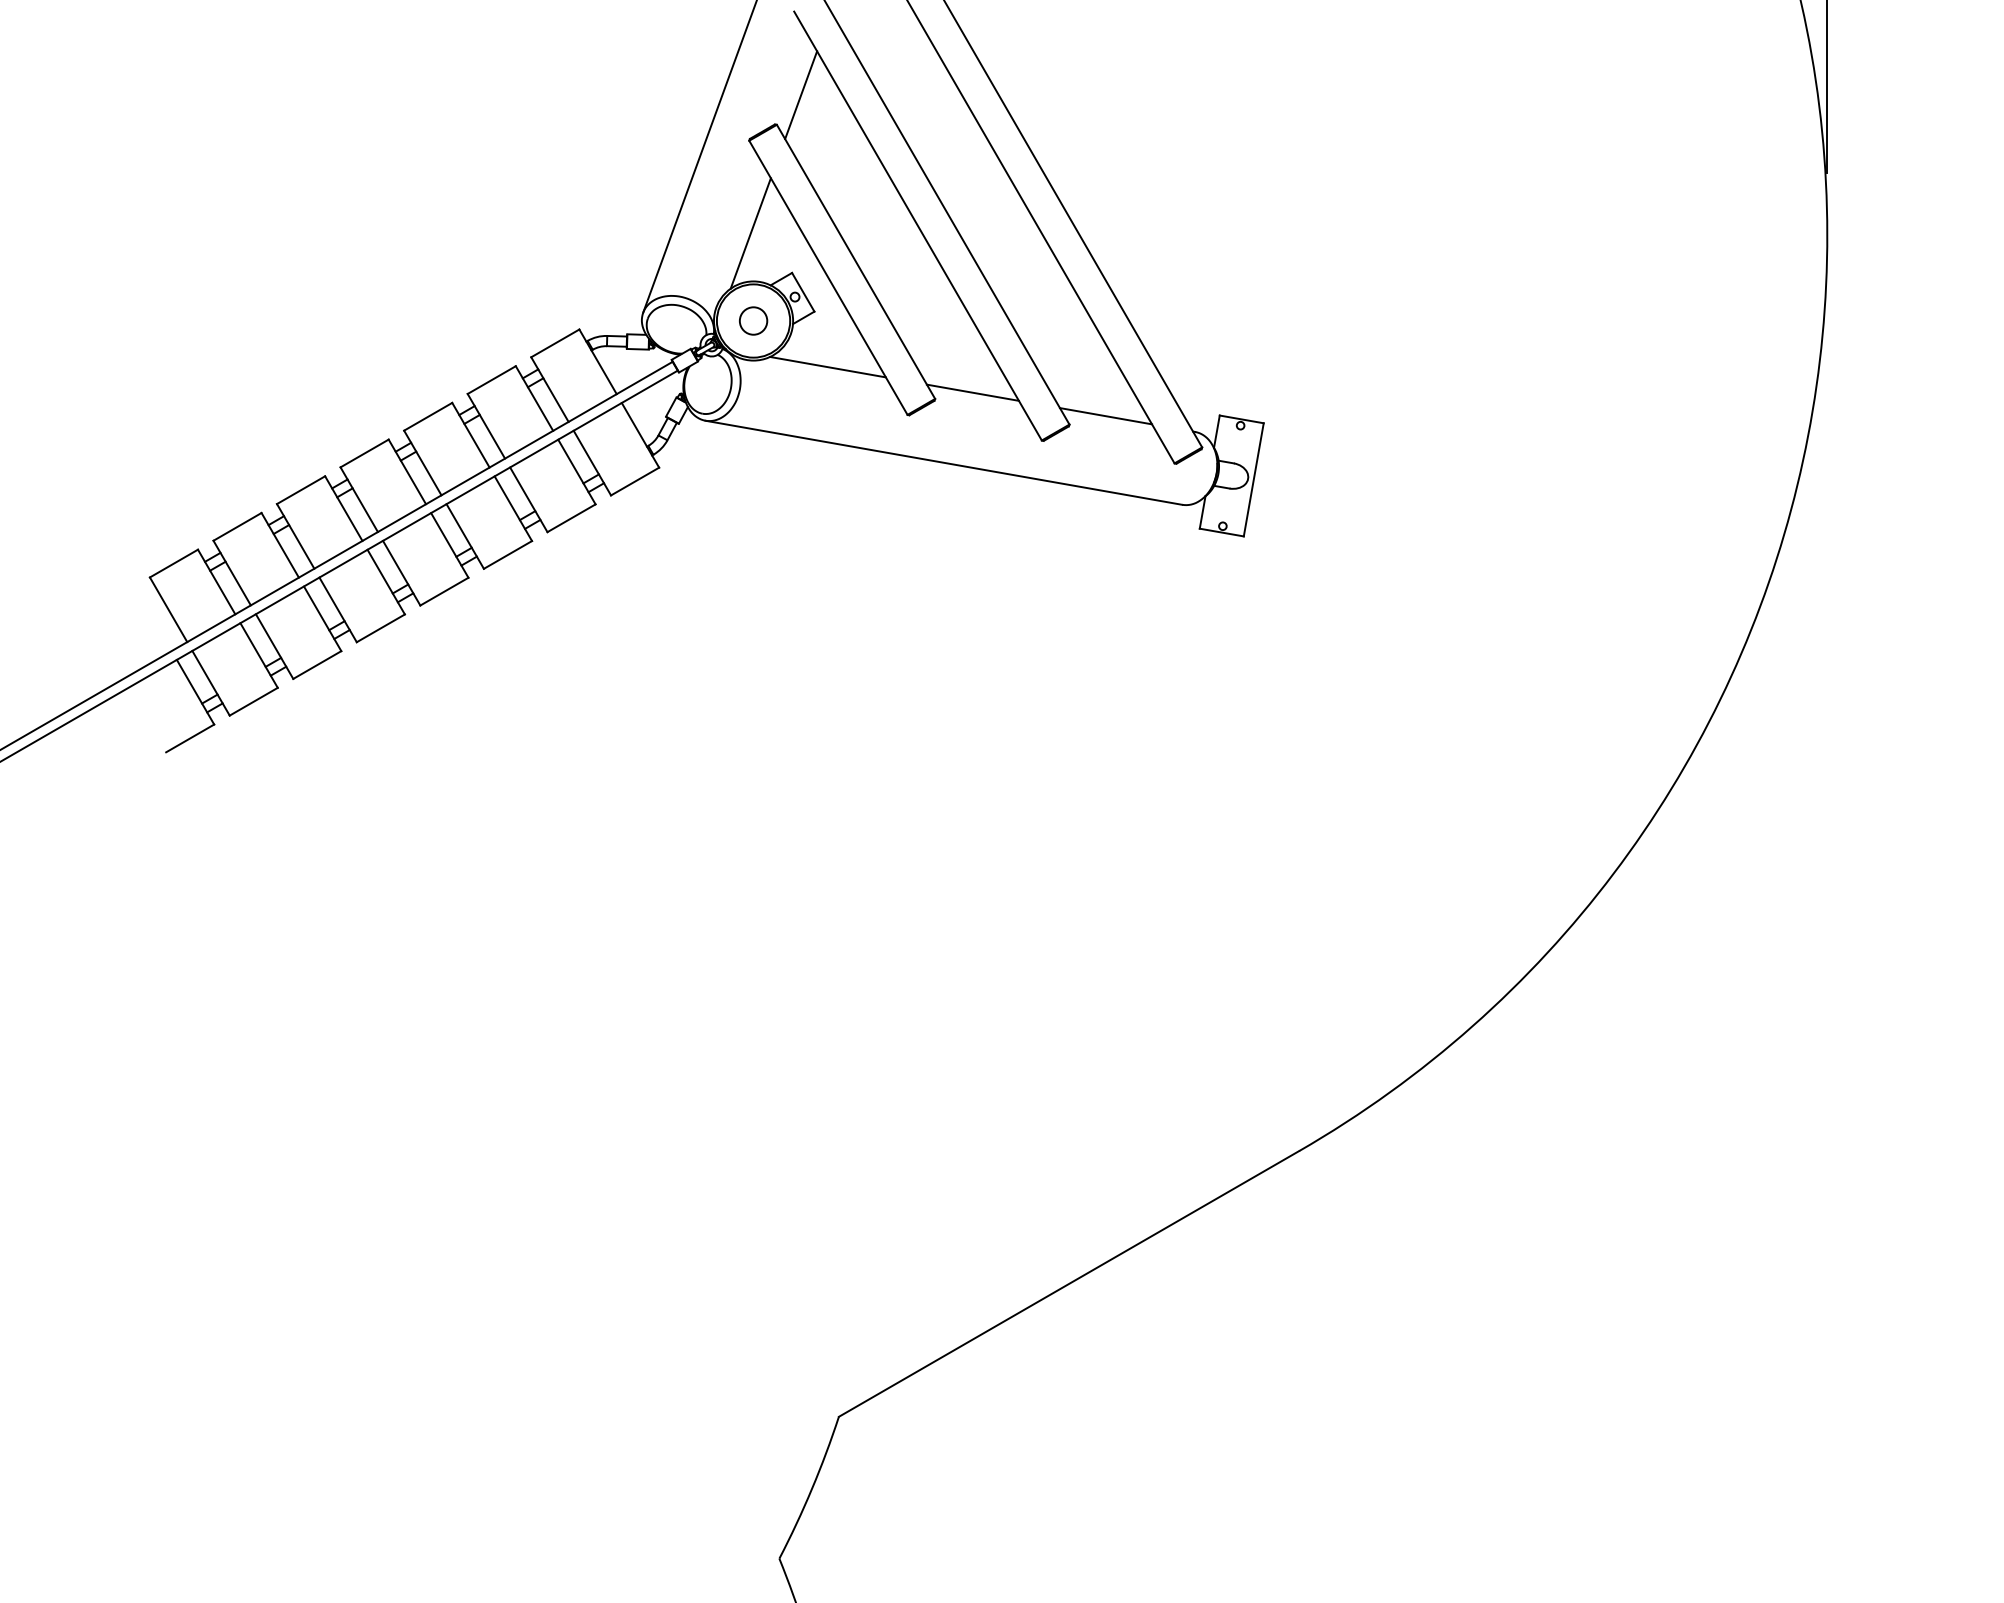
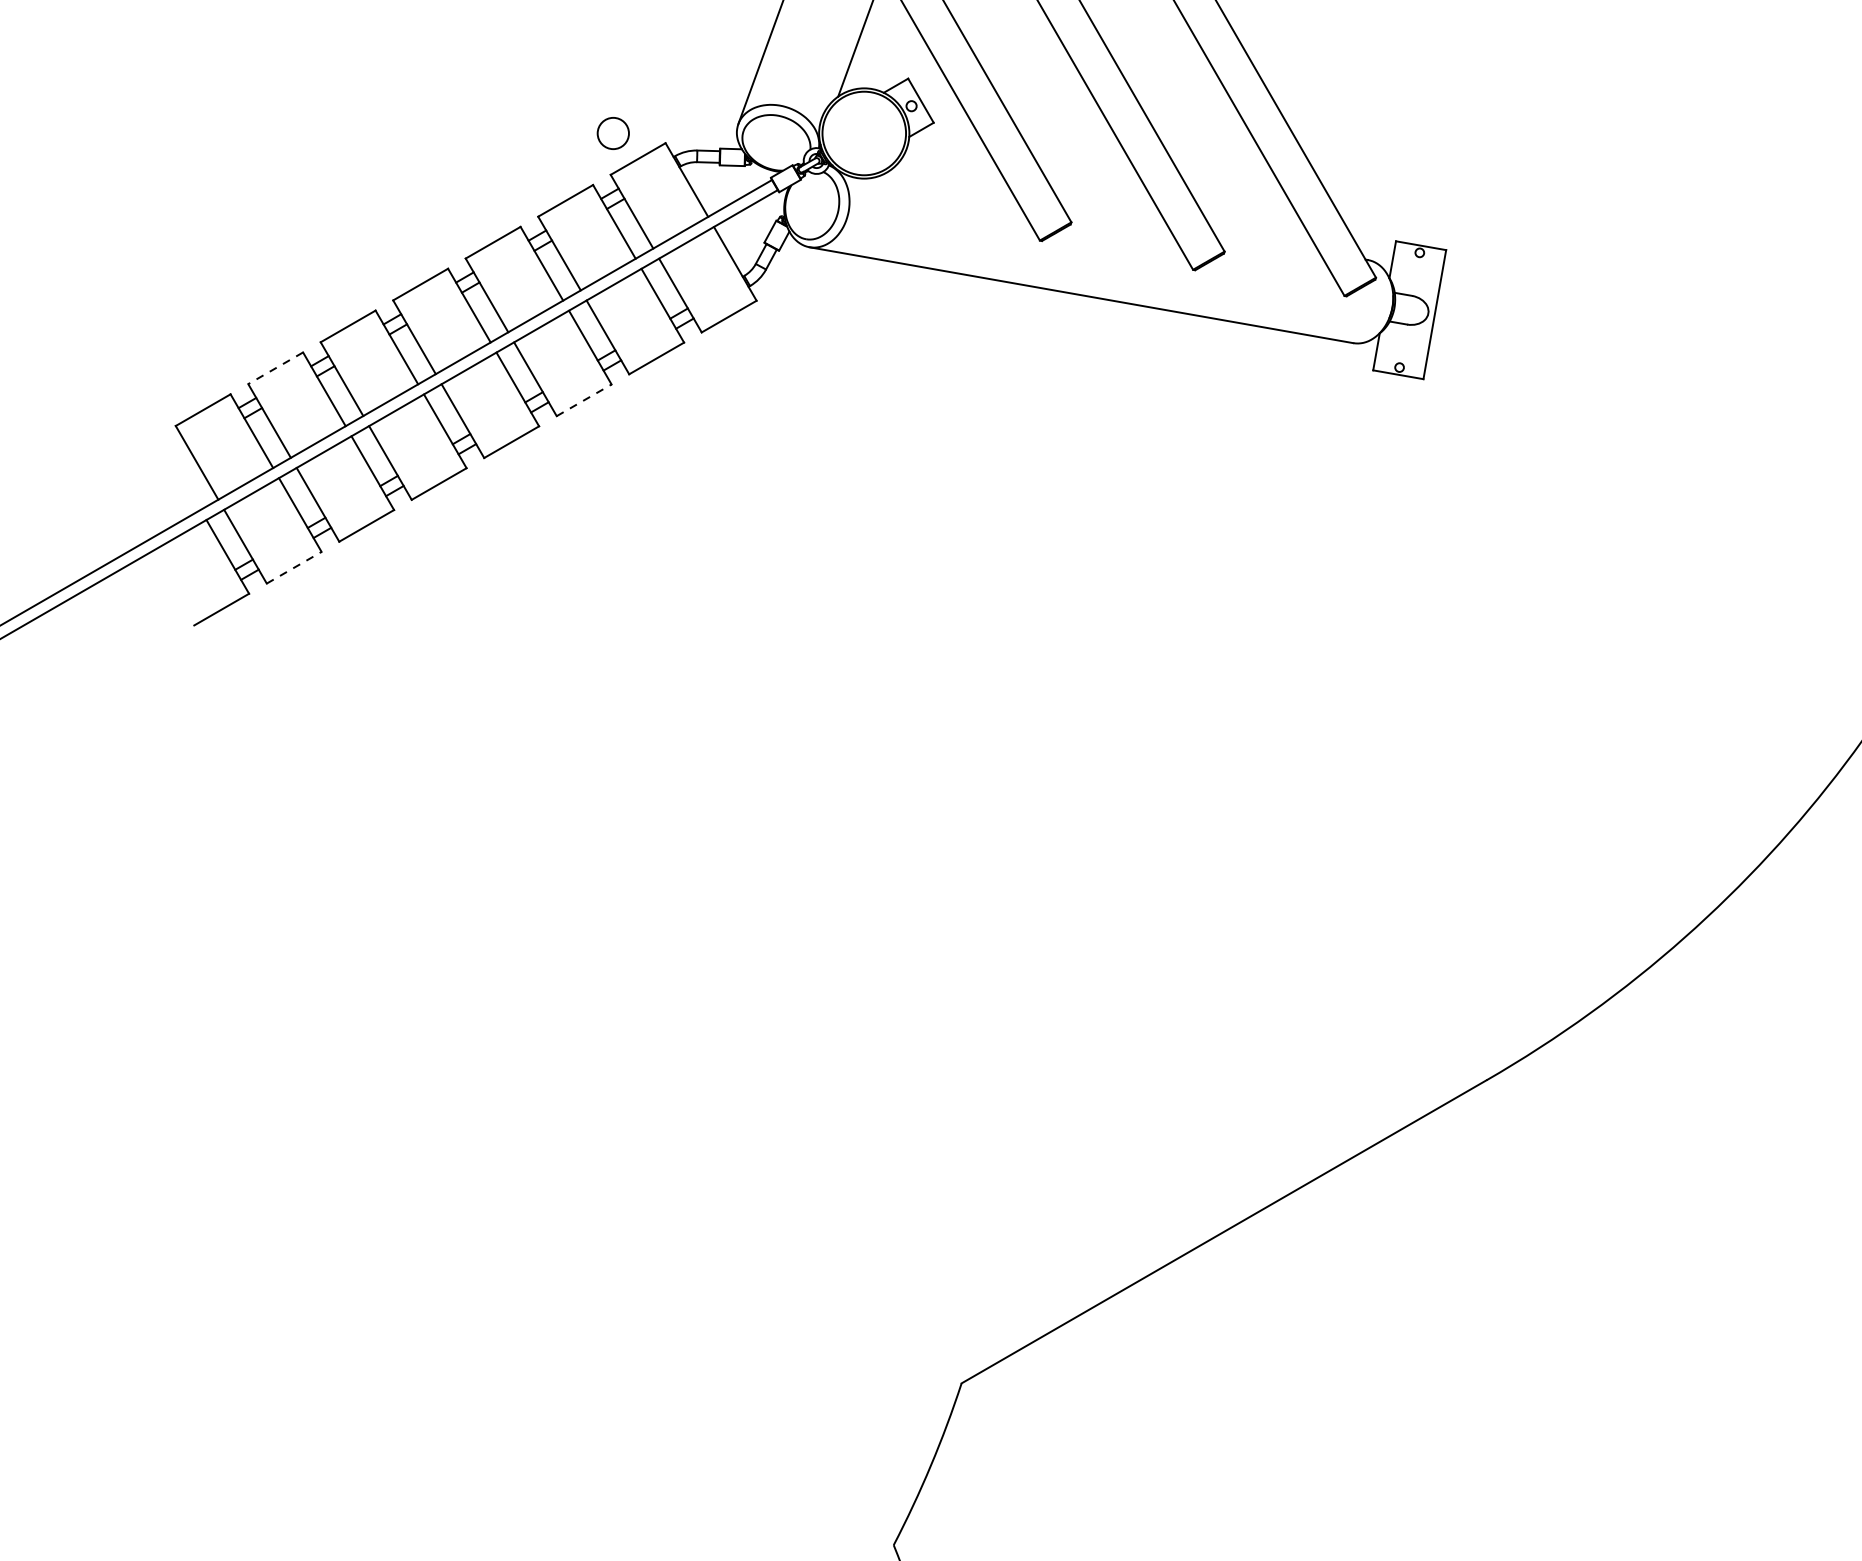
circle: (753, 320) -> (613, 132), moved
line: (827, 366) -> (948, 185), removed
line: (972, 392) -> (1113, 215), removed
line: (1105, 416) -> (1265, 242), removed
line: (237, 526) -> (275, 367), solid -> dashed
line: (507, 554) -> (583, 399), solid -> dashed
line: (253, 701) -> (293, 567), solid -> dashed

